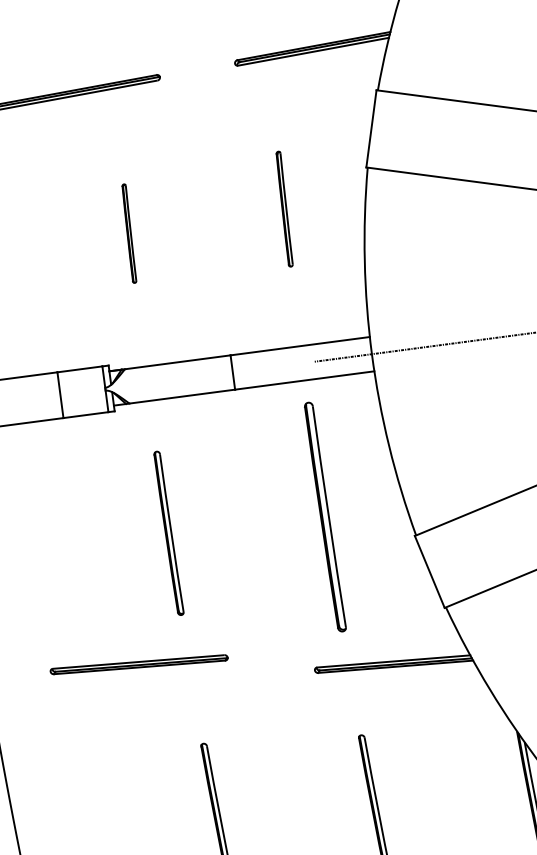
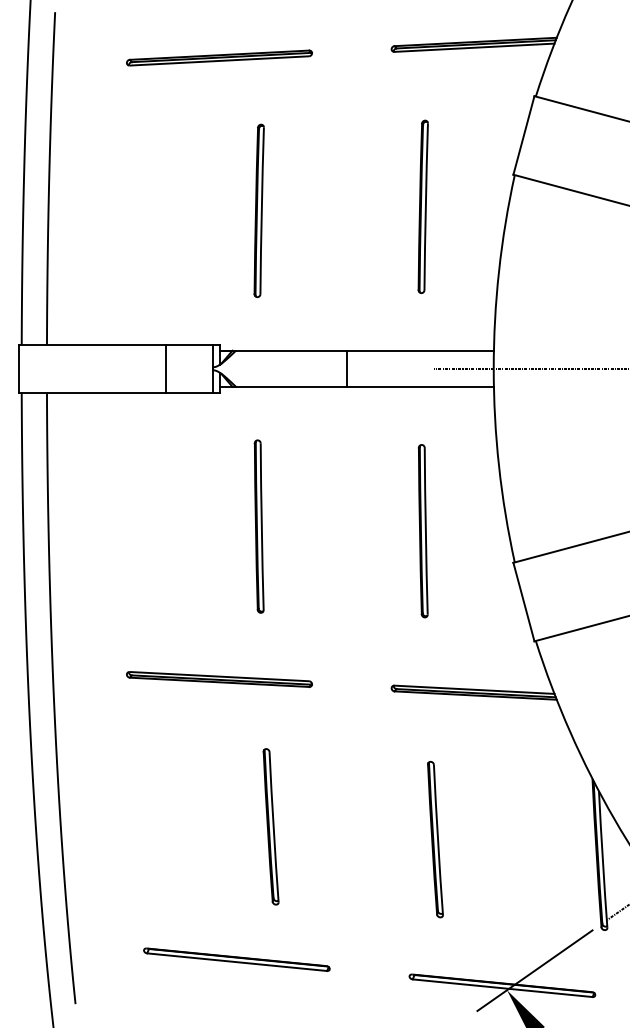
part: (283, 209) -> (422, 206), size x1.43
part: (128, 233) -> (258, 210), size x1.67
part: (324, 517) -> (422, 531), size x0.71
part: (139, 664) -> (219, 679), moved

